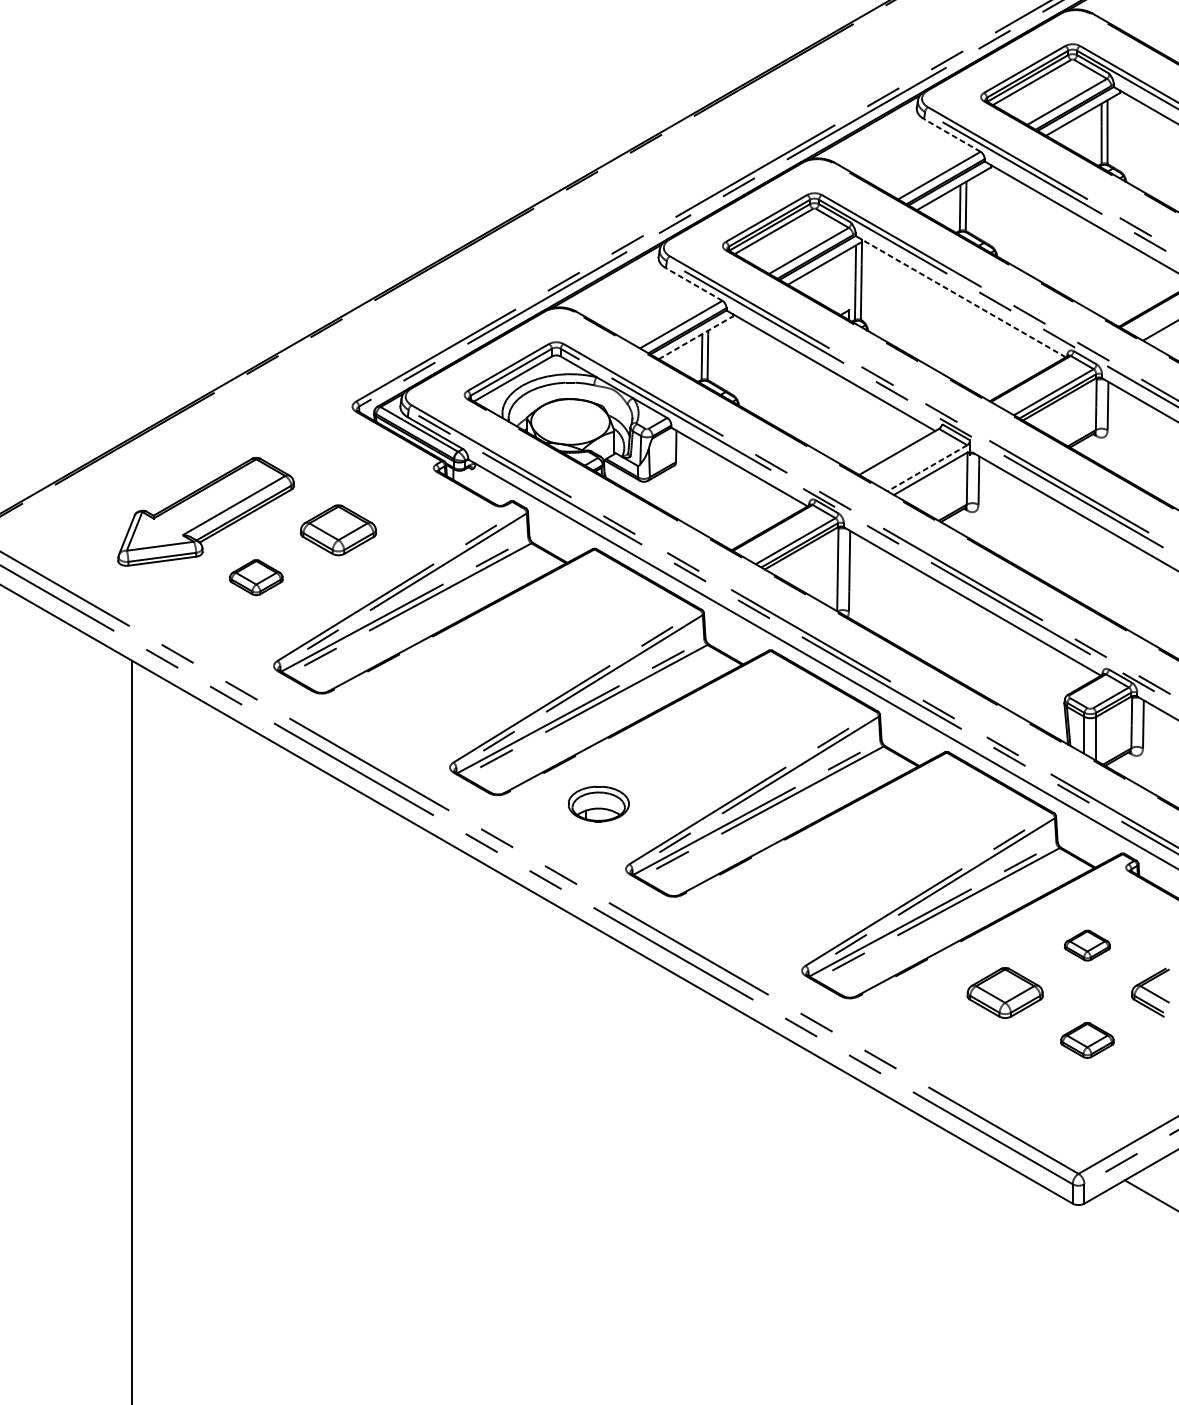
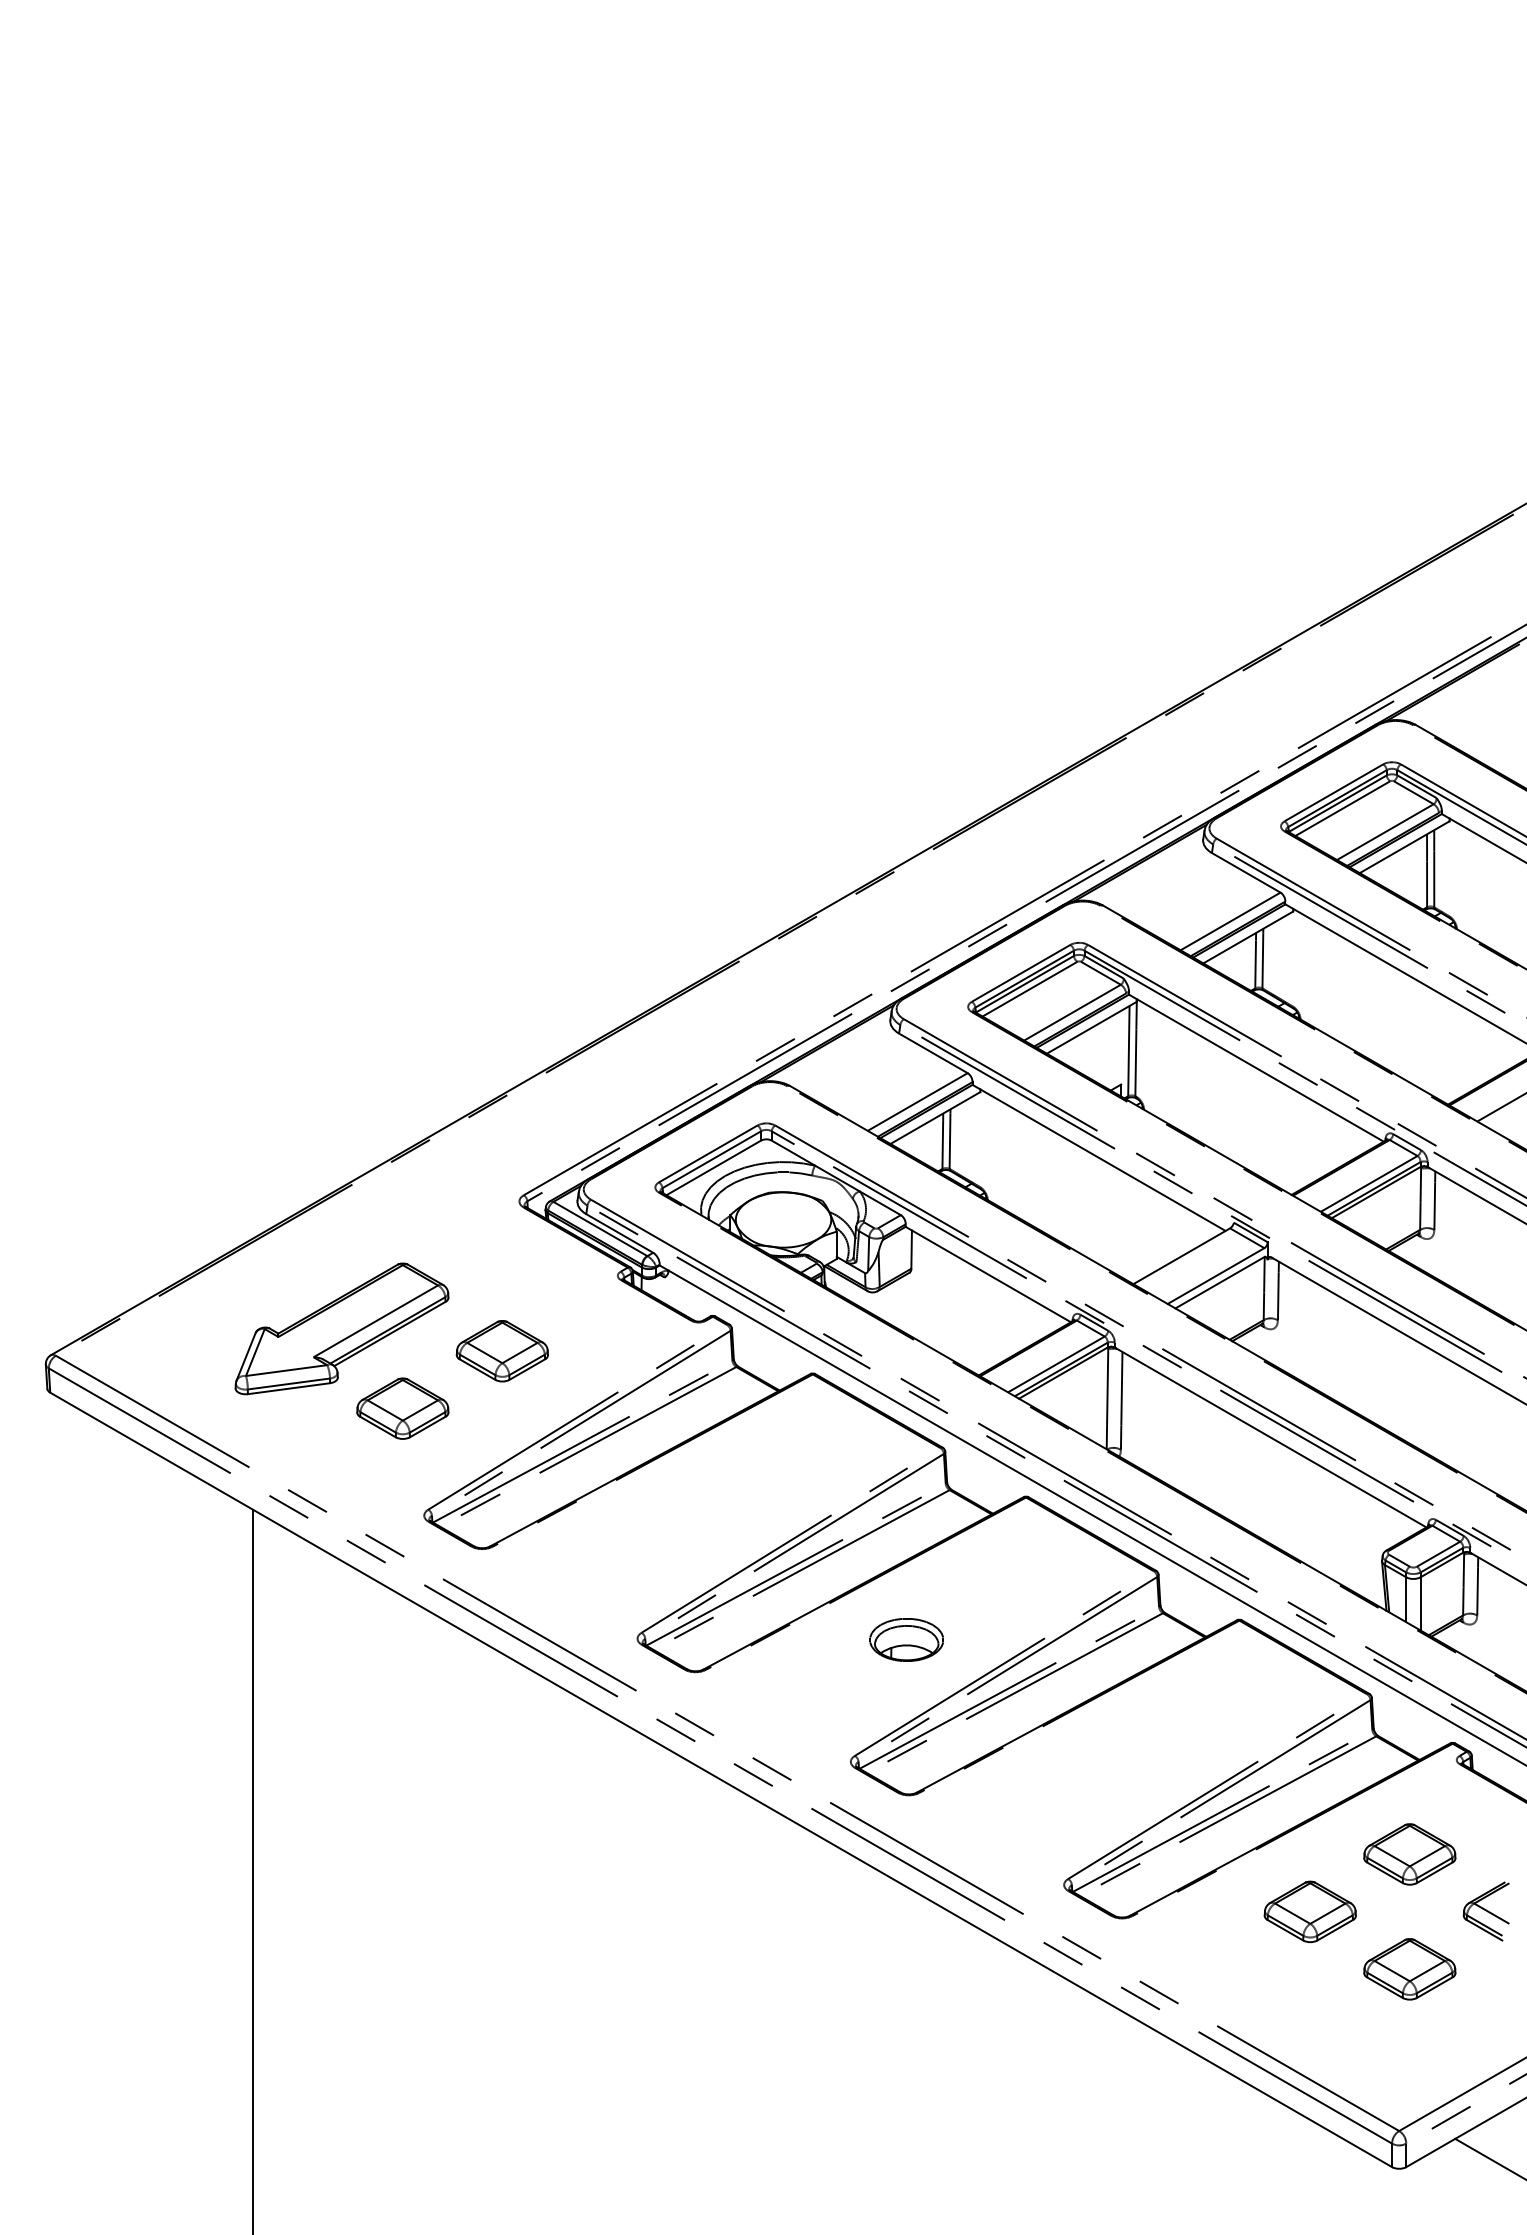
line: (952, 135) -> (1246, 872), dashed -> solid
line: (694, 284) -> (933, 1053), dashed -> solid
line: (960, 296) -> (1255, 1067), dashed -> solid
line: (695, 338) -> (935, 1118), dashed -> solid
line: (927, 468) -> (1216, 1276), dashed -> solid
part: (256, 577) -> (402, 1408), size x1.43
part: (598, 803) -> (906, 1639), moved
part: (1087, 945) -> (1409, 1854), size x1.67
part: (1087, 1040) -> (1409, 1969), size x1.43

